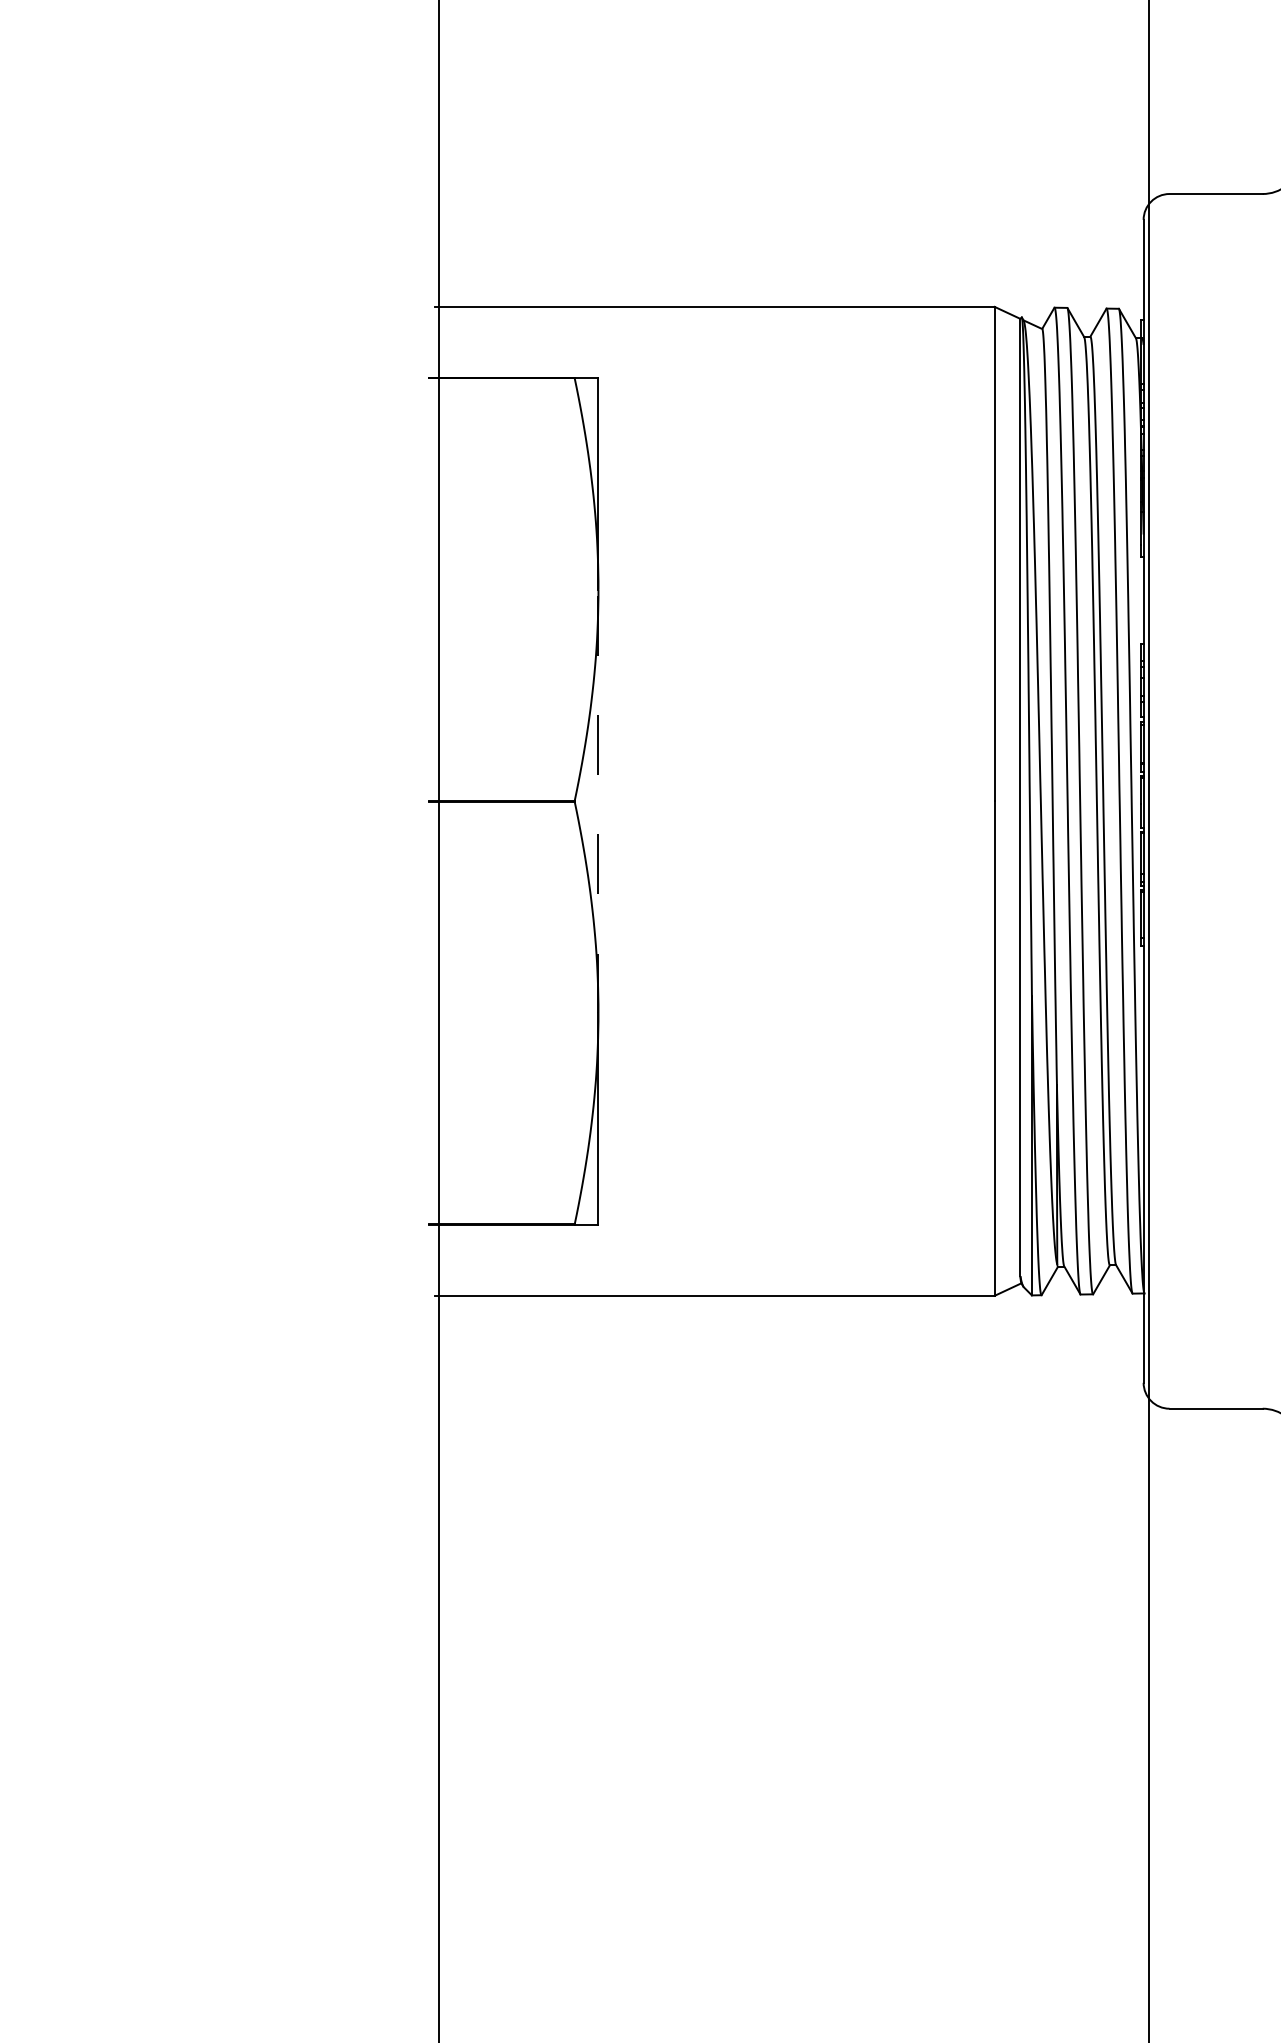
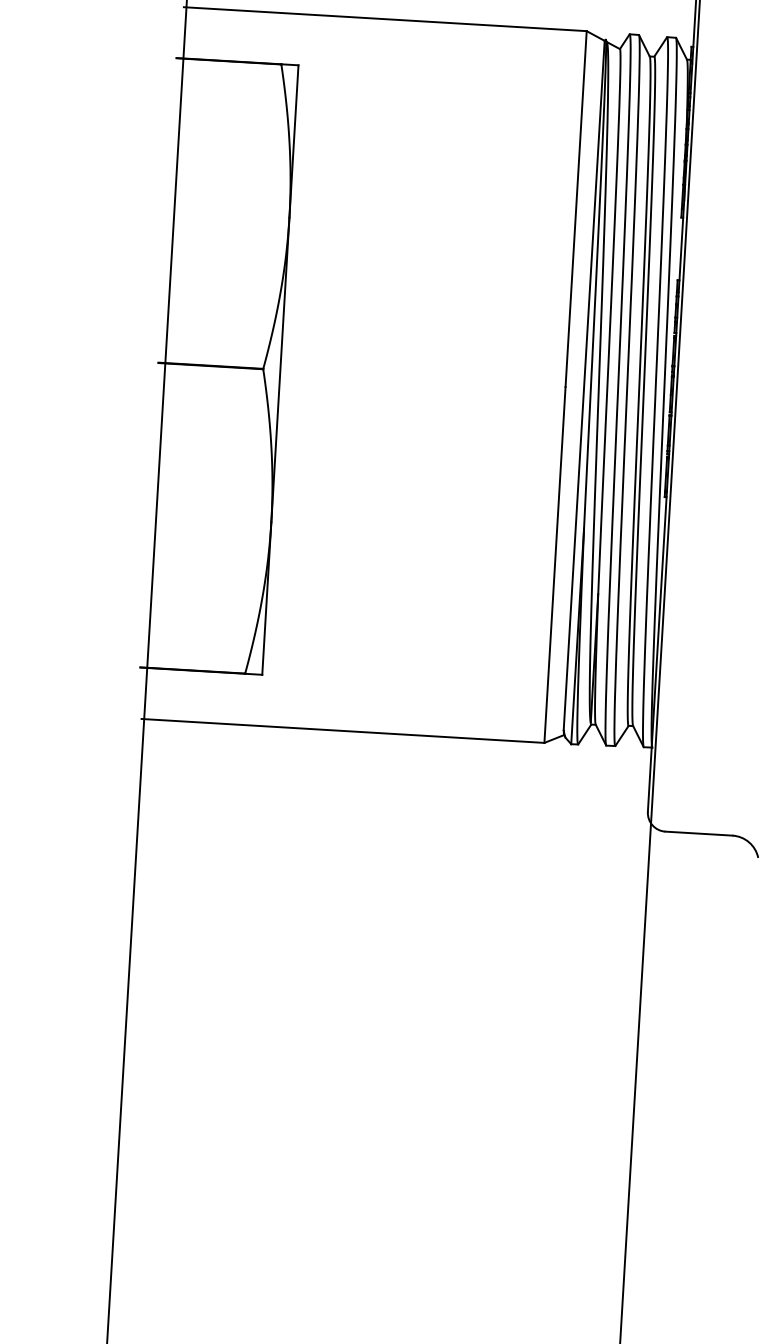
line: (598, 801) -> (280, 370), dashed -> solid

